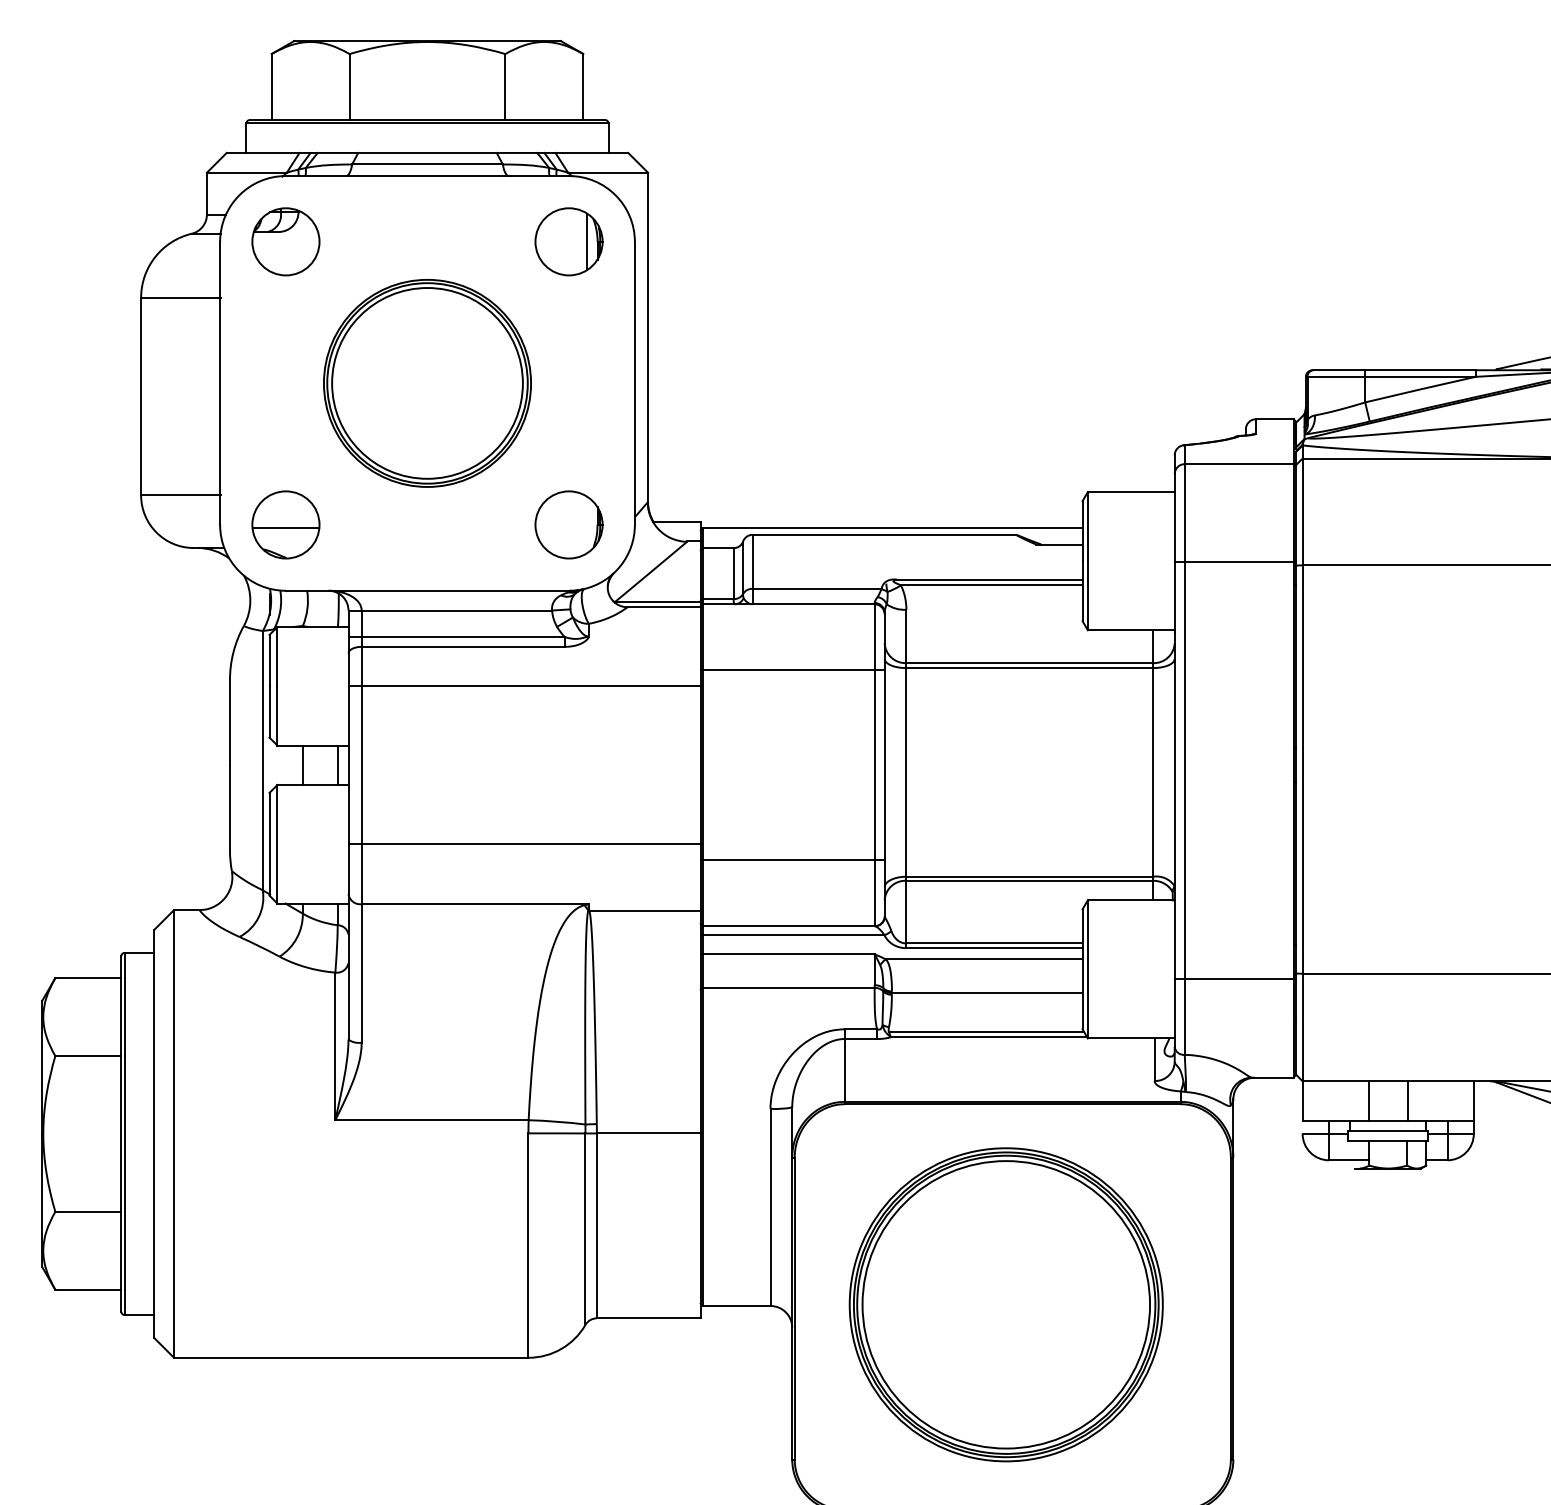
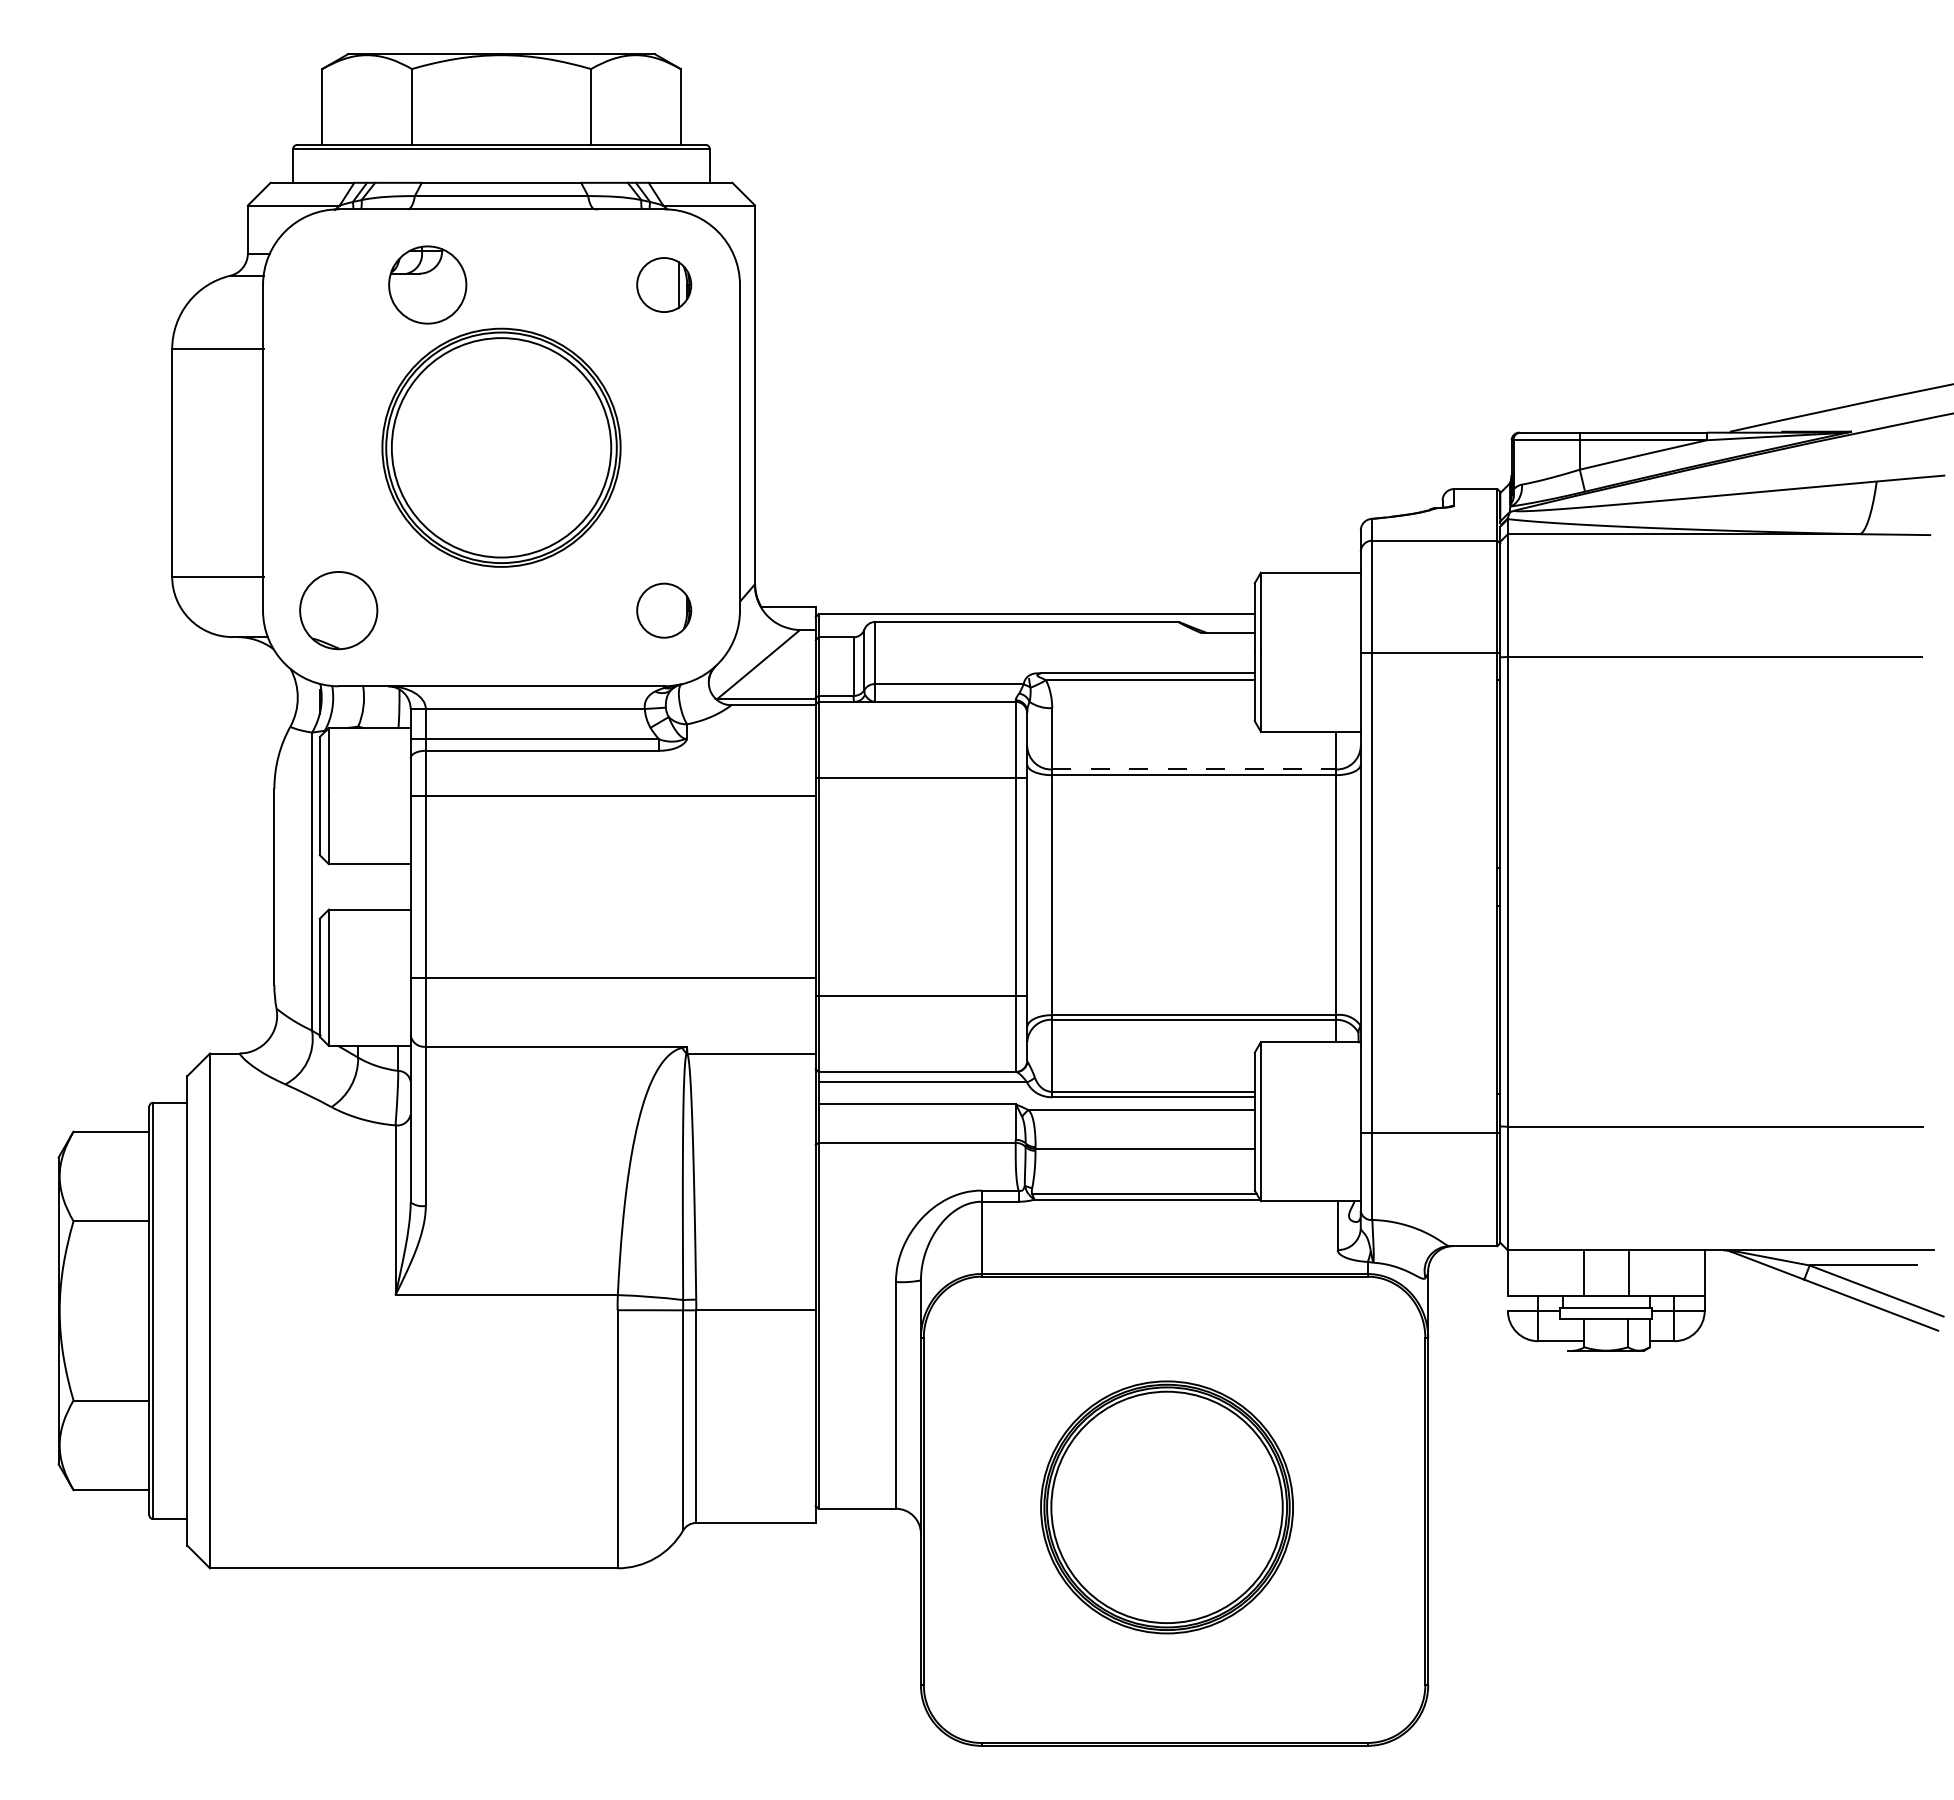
part: (285, 241) -> (427, 284), moved
part: (568, 241) -> (663, 284), size x0.7
part: (568, 524) -> (663, 610), size x0.7
line: (285, 528) -> (338, 614), removed
line: (1030, 663) -> (1194, 769), solid -> dashed
line: (303, 764) -> (358, 886), removed
line: (337, 764) -> (398, 886), removed
part: (1005, 1304) -> (1166, 1507), size x0.7

